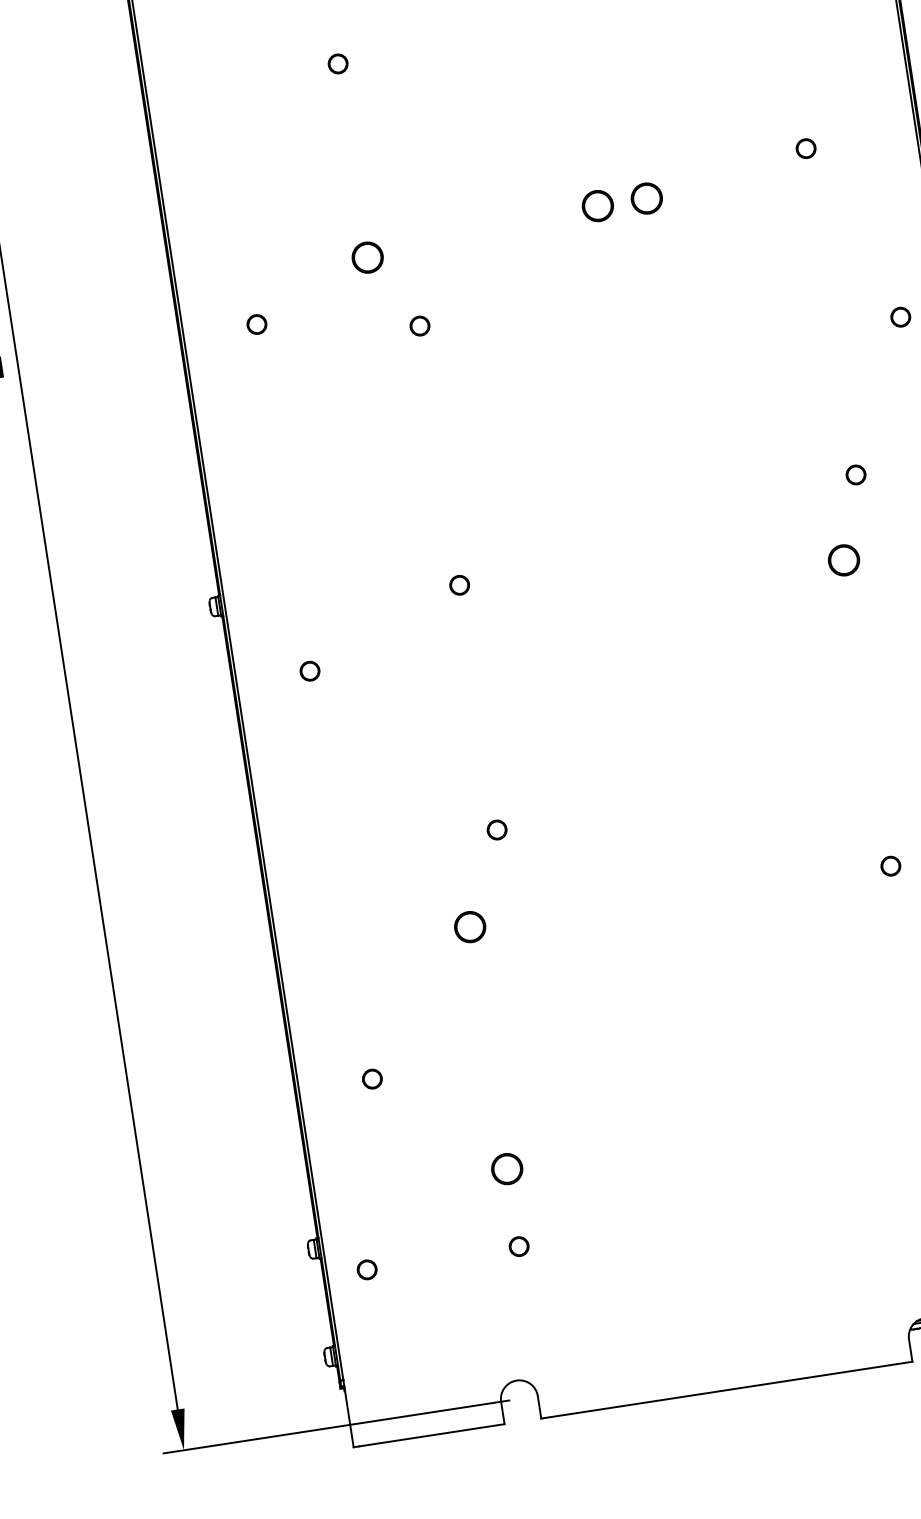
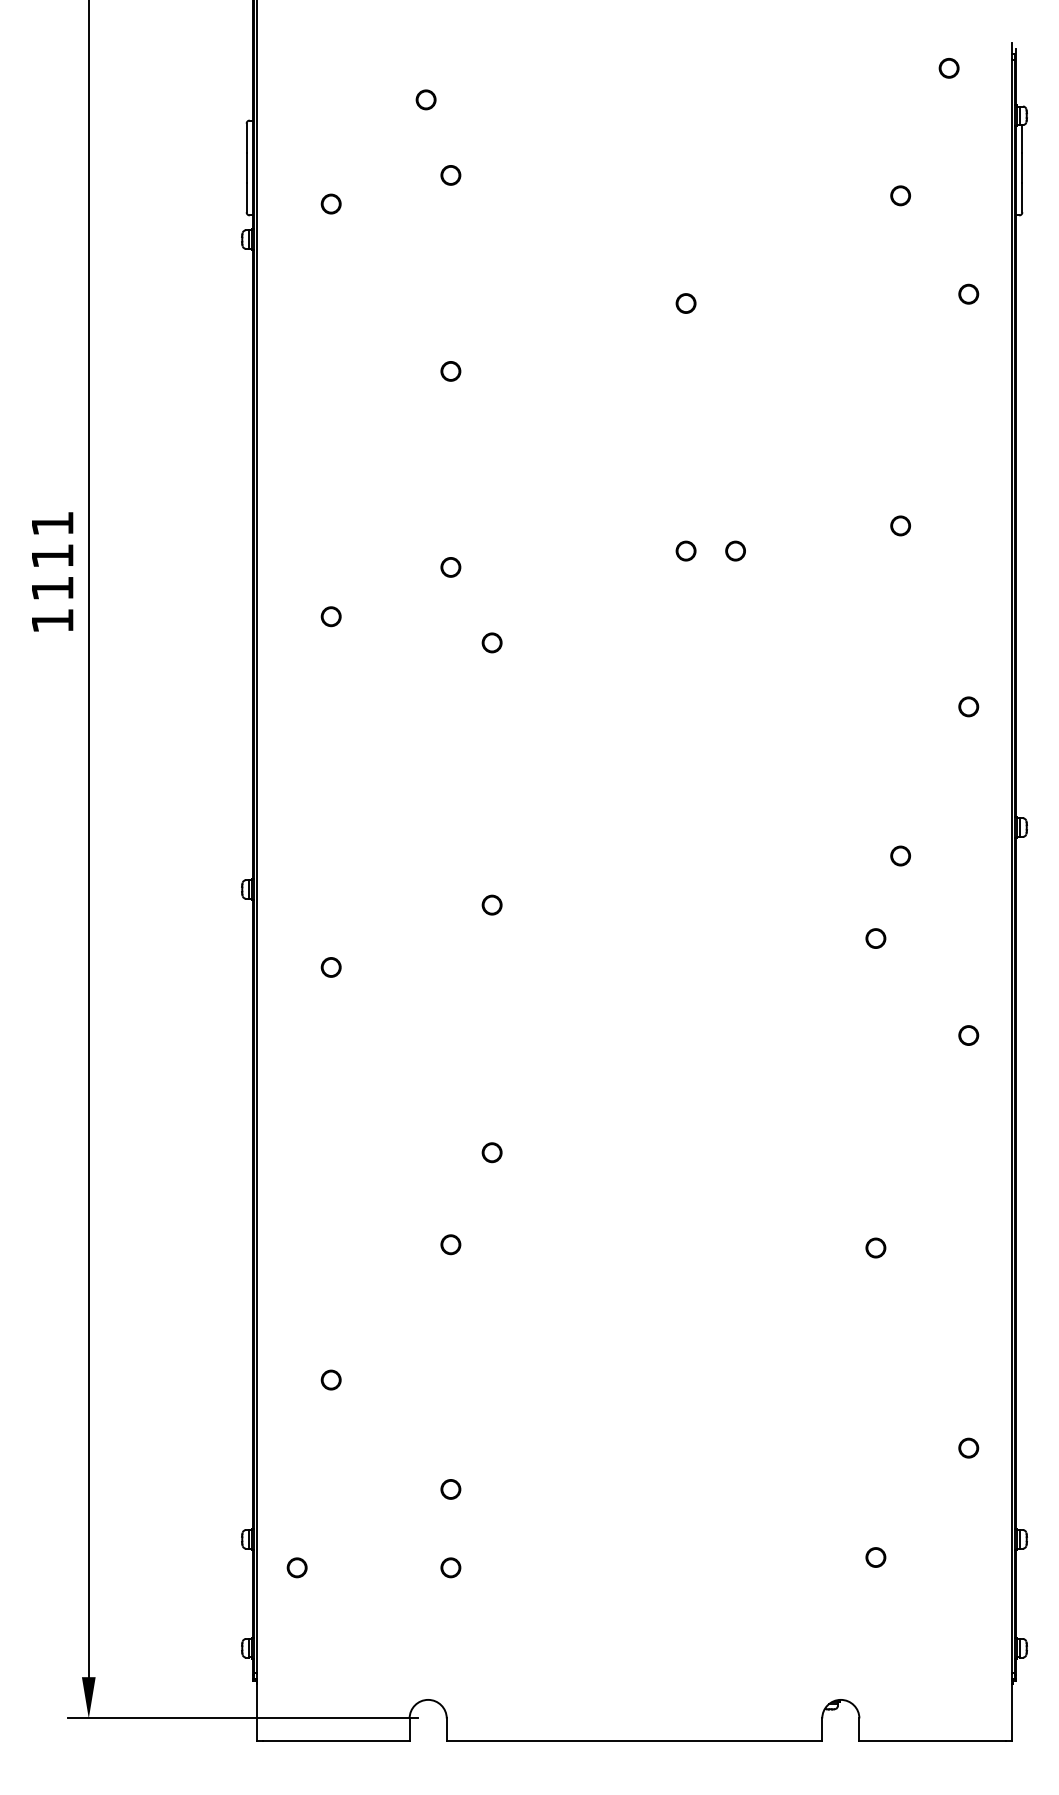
part: (646, 197) -> (735, 550), size x0.62
part: (597, 205) -> (685, 550), size x0.62
part: (367, 257) -> (450, 567), size x0.62
part: (843, 560) -> (875, 938), size x0.62
part: (469, 927) -> (450, 1244), size x0.62
part: (506, 1169) -> (450, 1489), size x0.62

